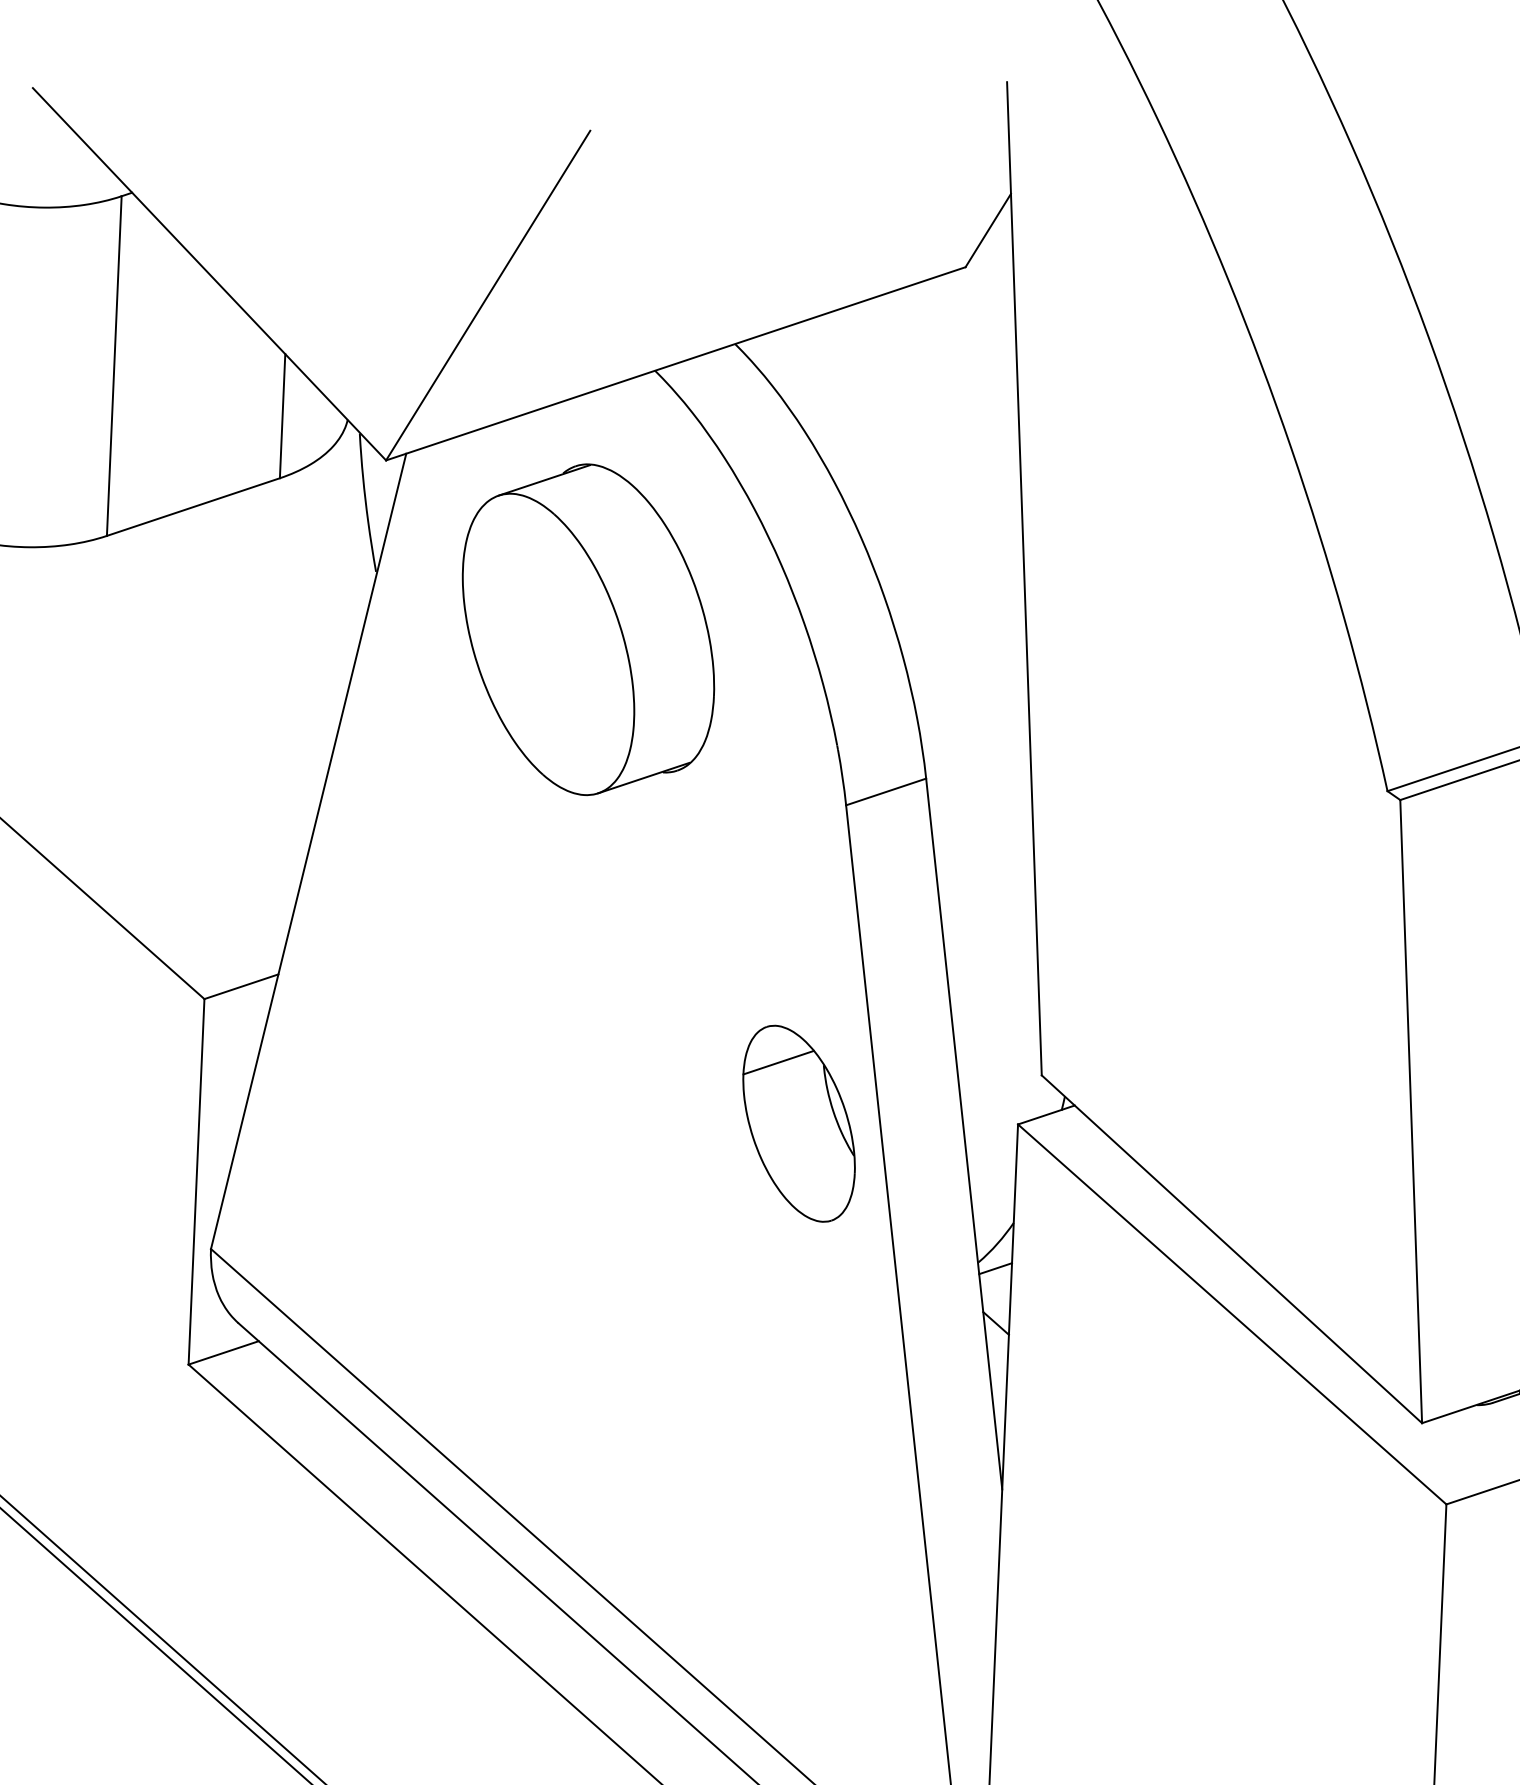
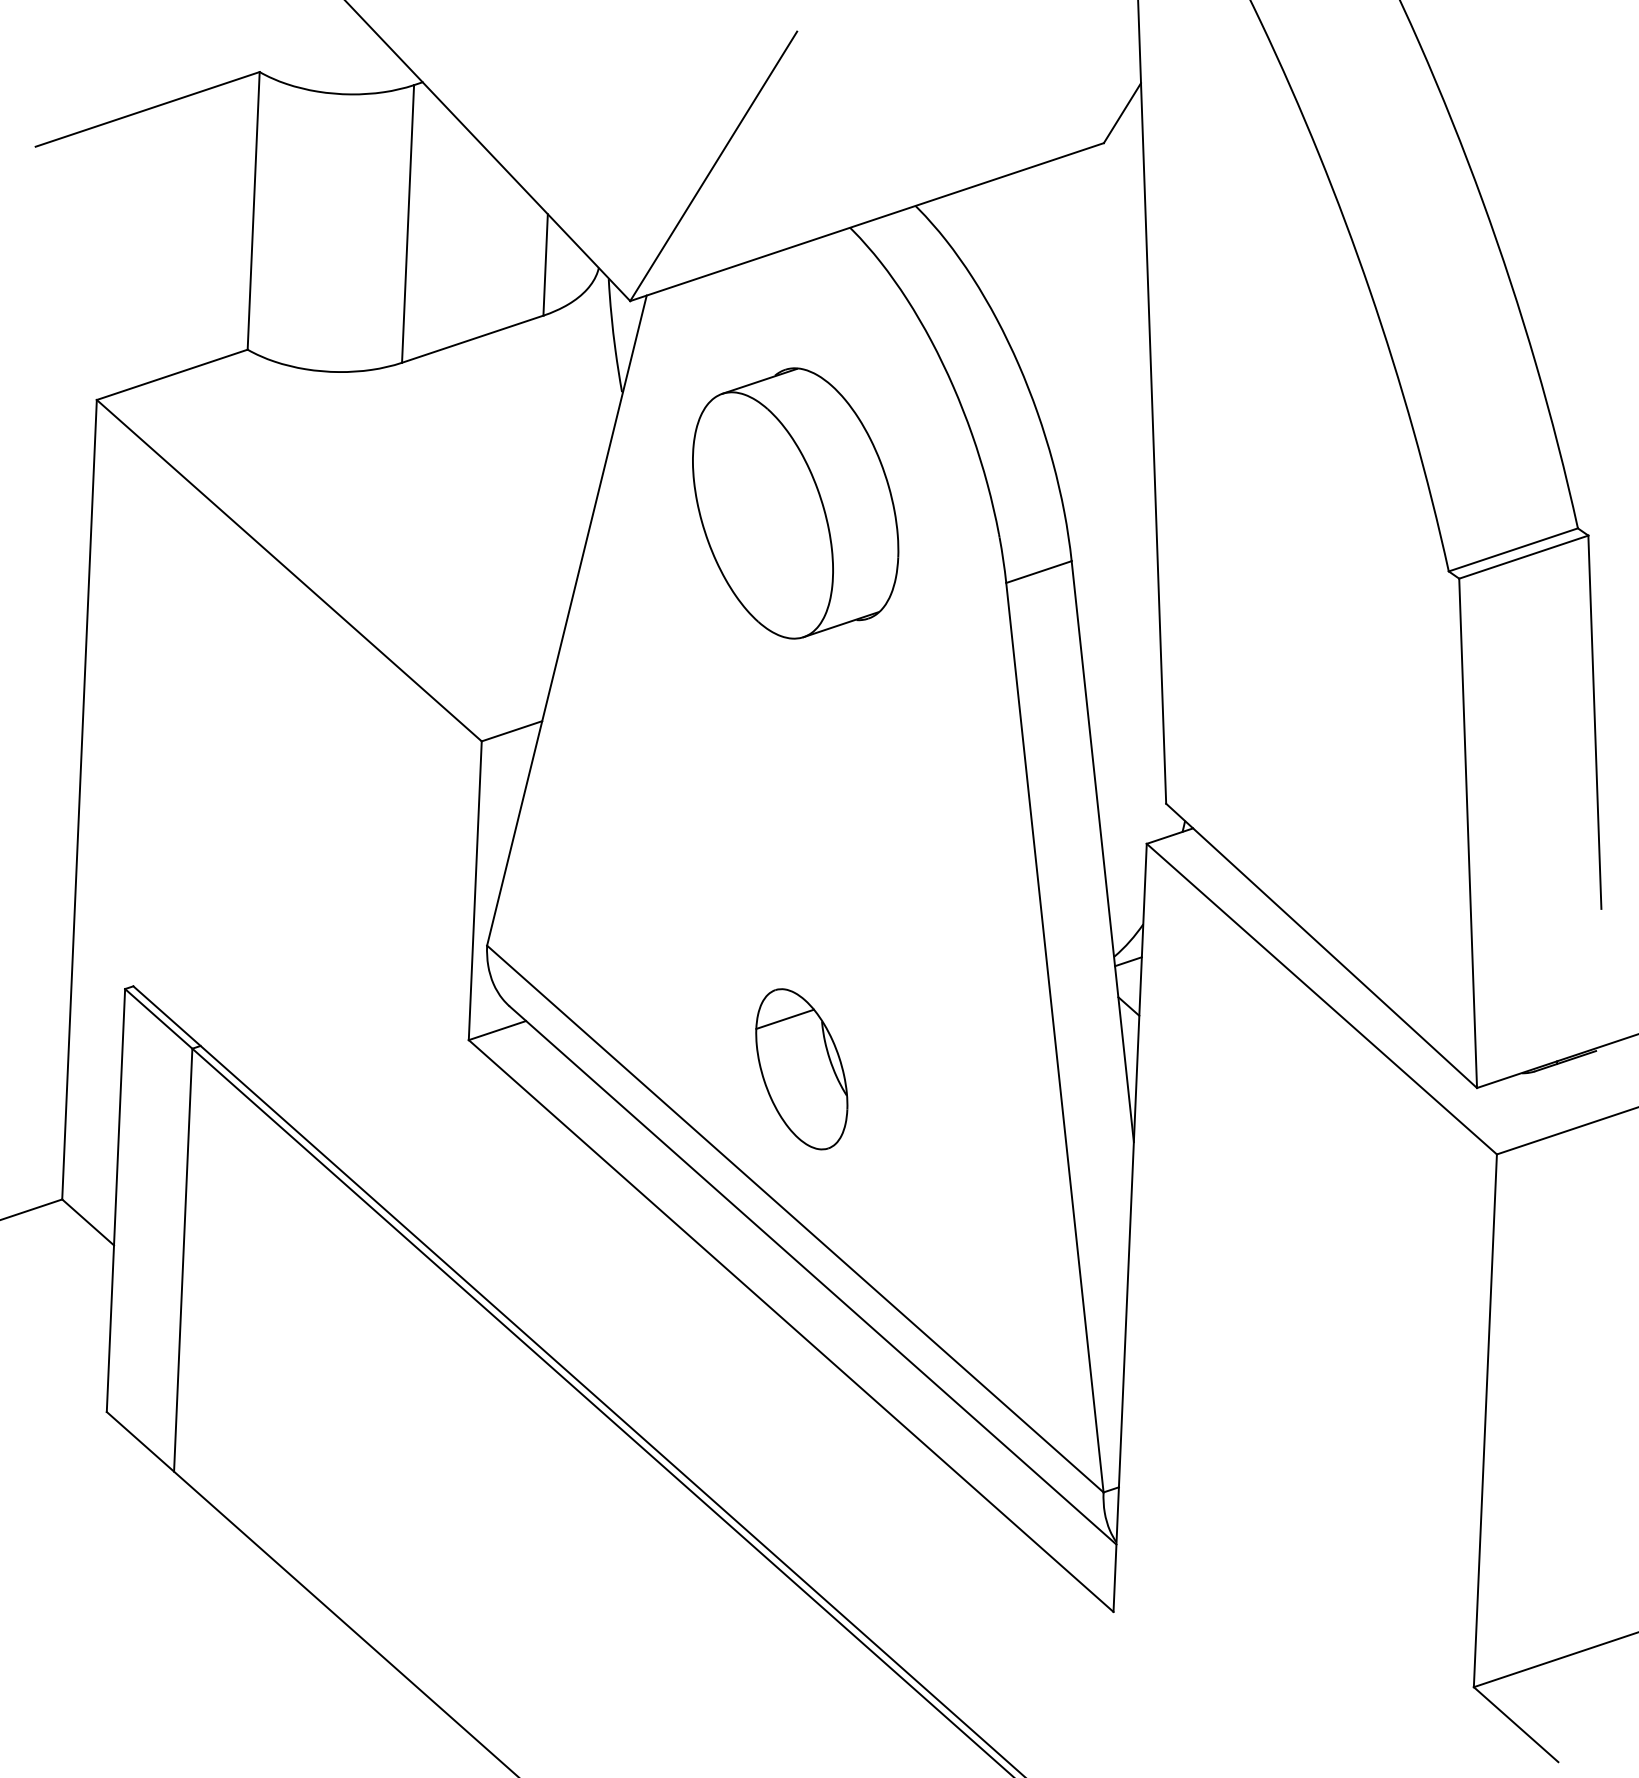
part: (588, 629) -> (795, 503), moved
part: (798, 1124) -> (801, 1069), moved

